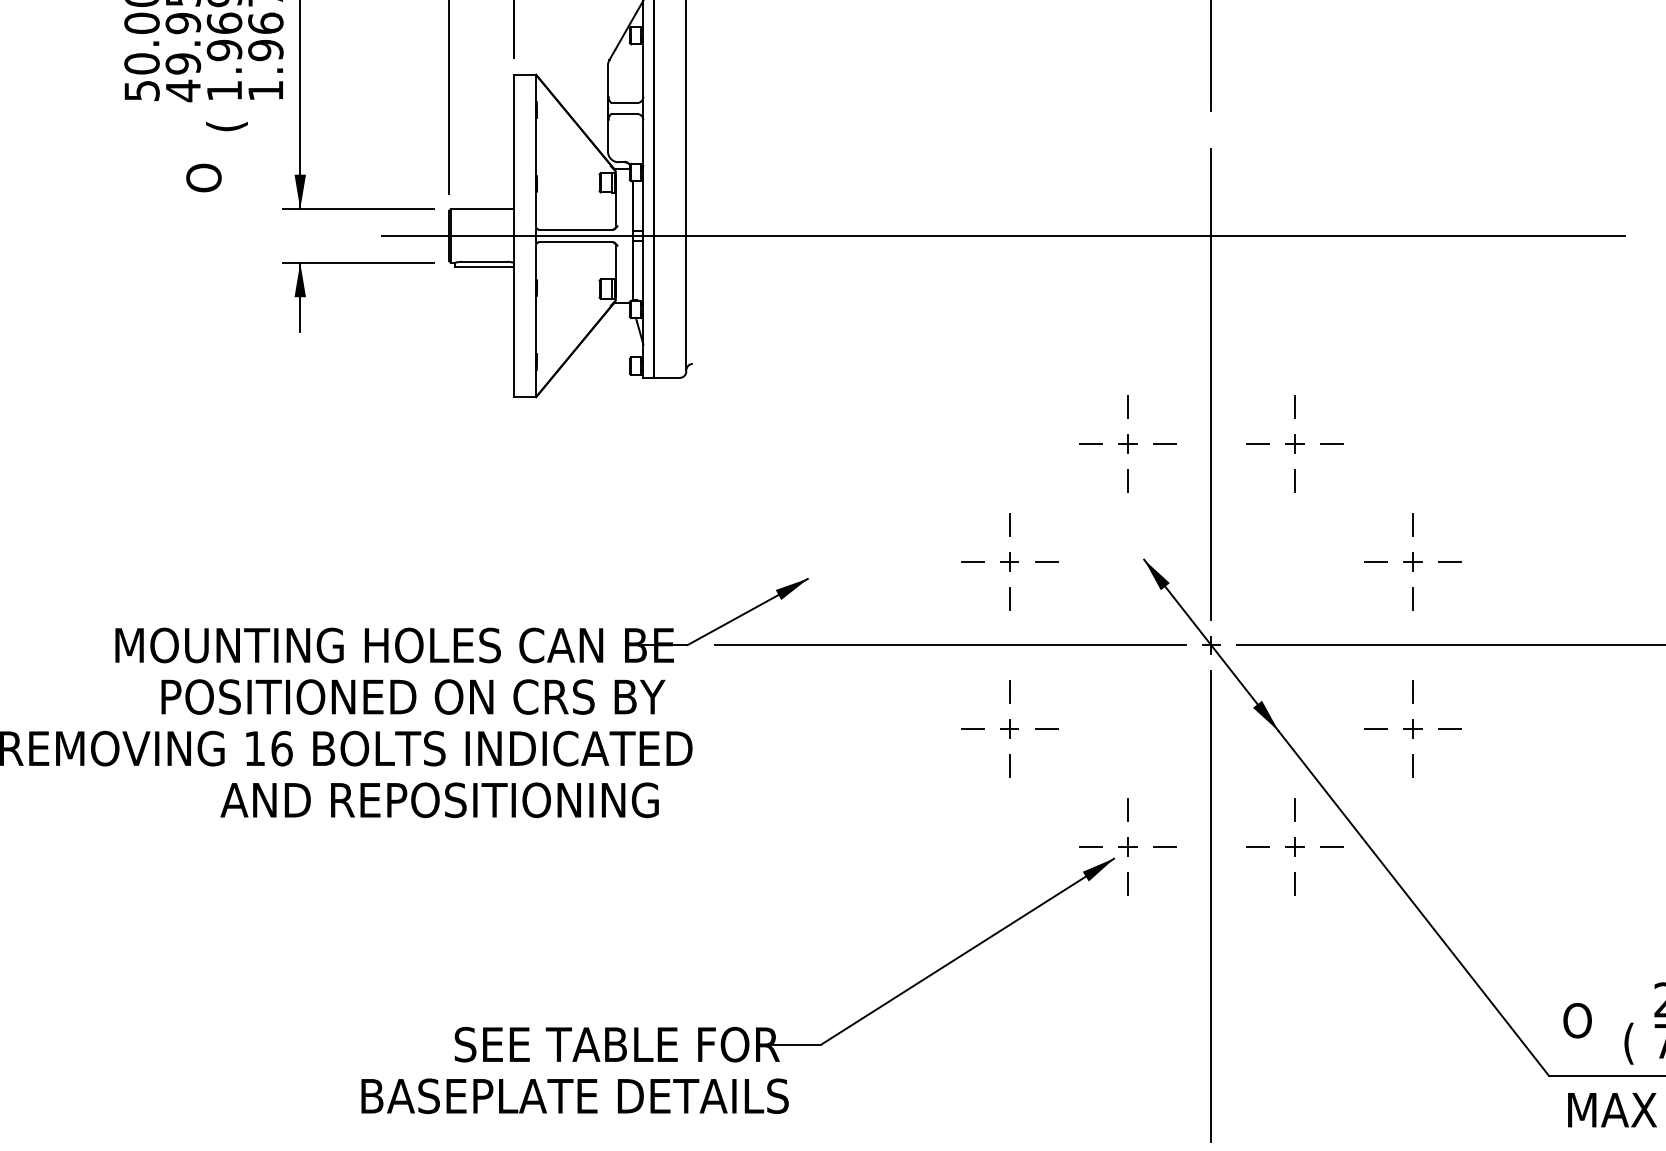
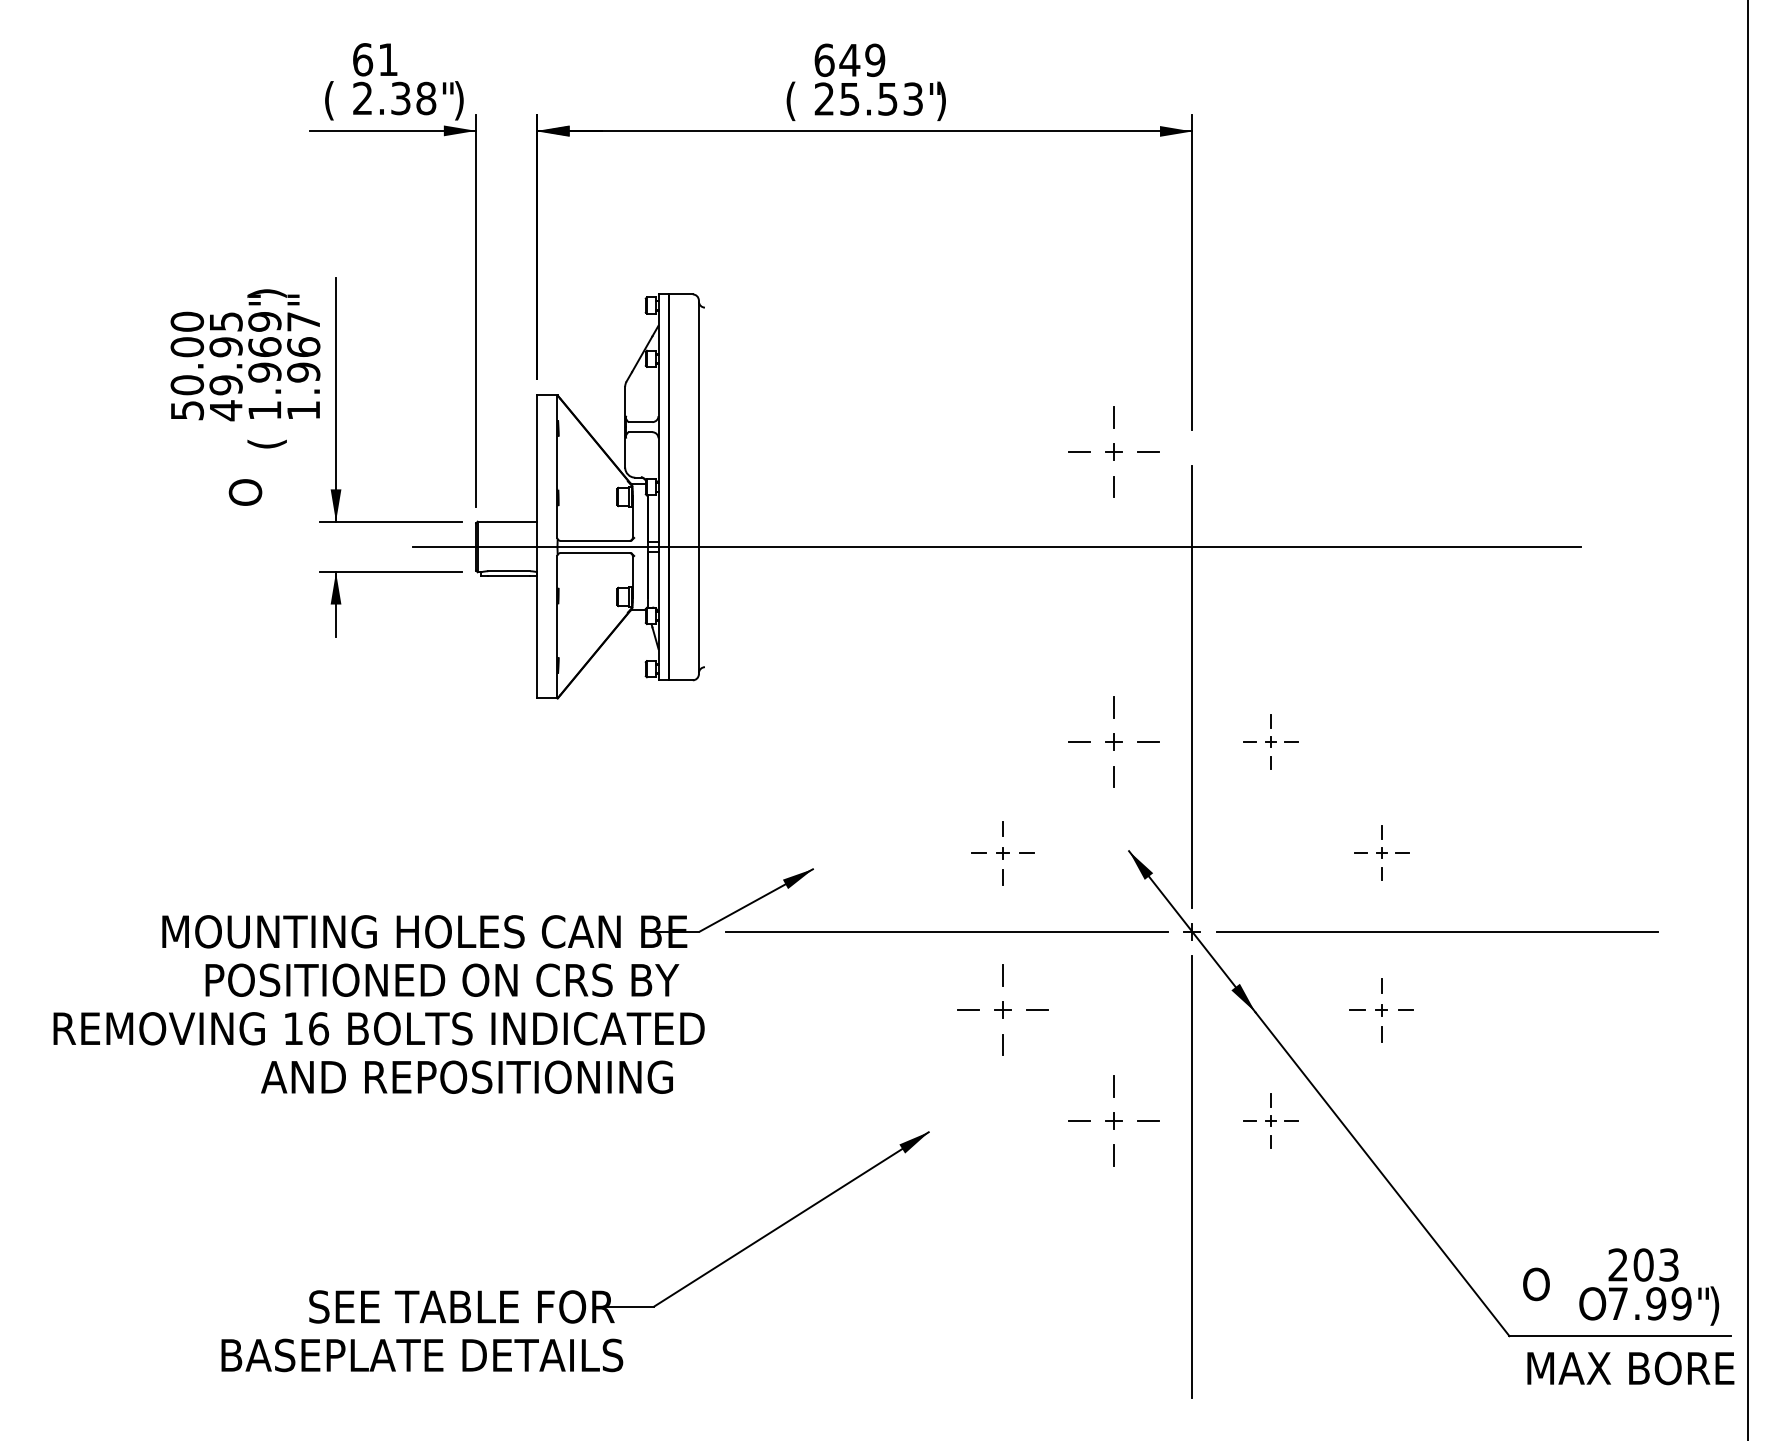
part: (1127, 134) -> (1113, 451), added
part: (1294, 442) -> (1270, 741), size x0.6
part: (1009, 561) -> (1002, 852), size x0.7
part: (1412, 561) -> (1381, 852), size x0.6
part: (1412, 728) -> (1381, 1009), size x0.7
part: (1294, 846) -> (1270, 1120), size x0.6
part: (738, 1027) -> (575, 1290), moved
text: (1637, 1043) -> (1592, 1305), ( -> O

